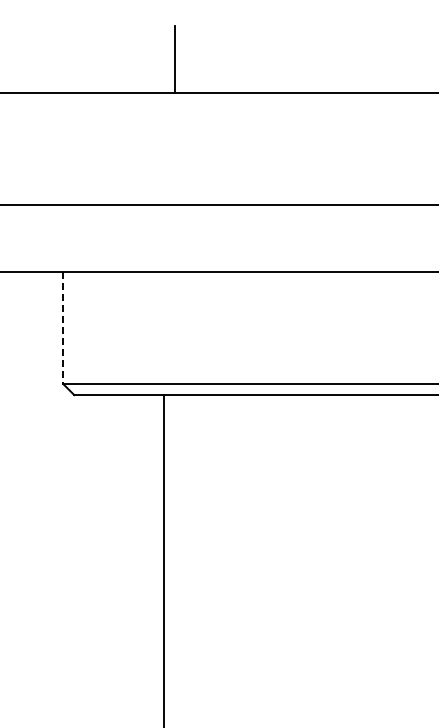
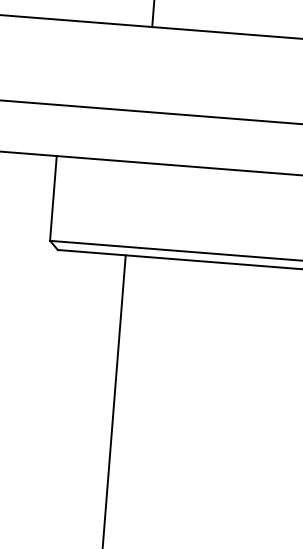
line: (63, 327) -> (53, 198), dashed -> solid

